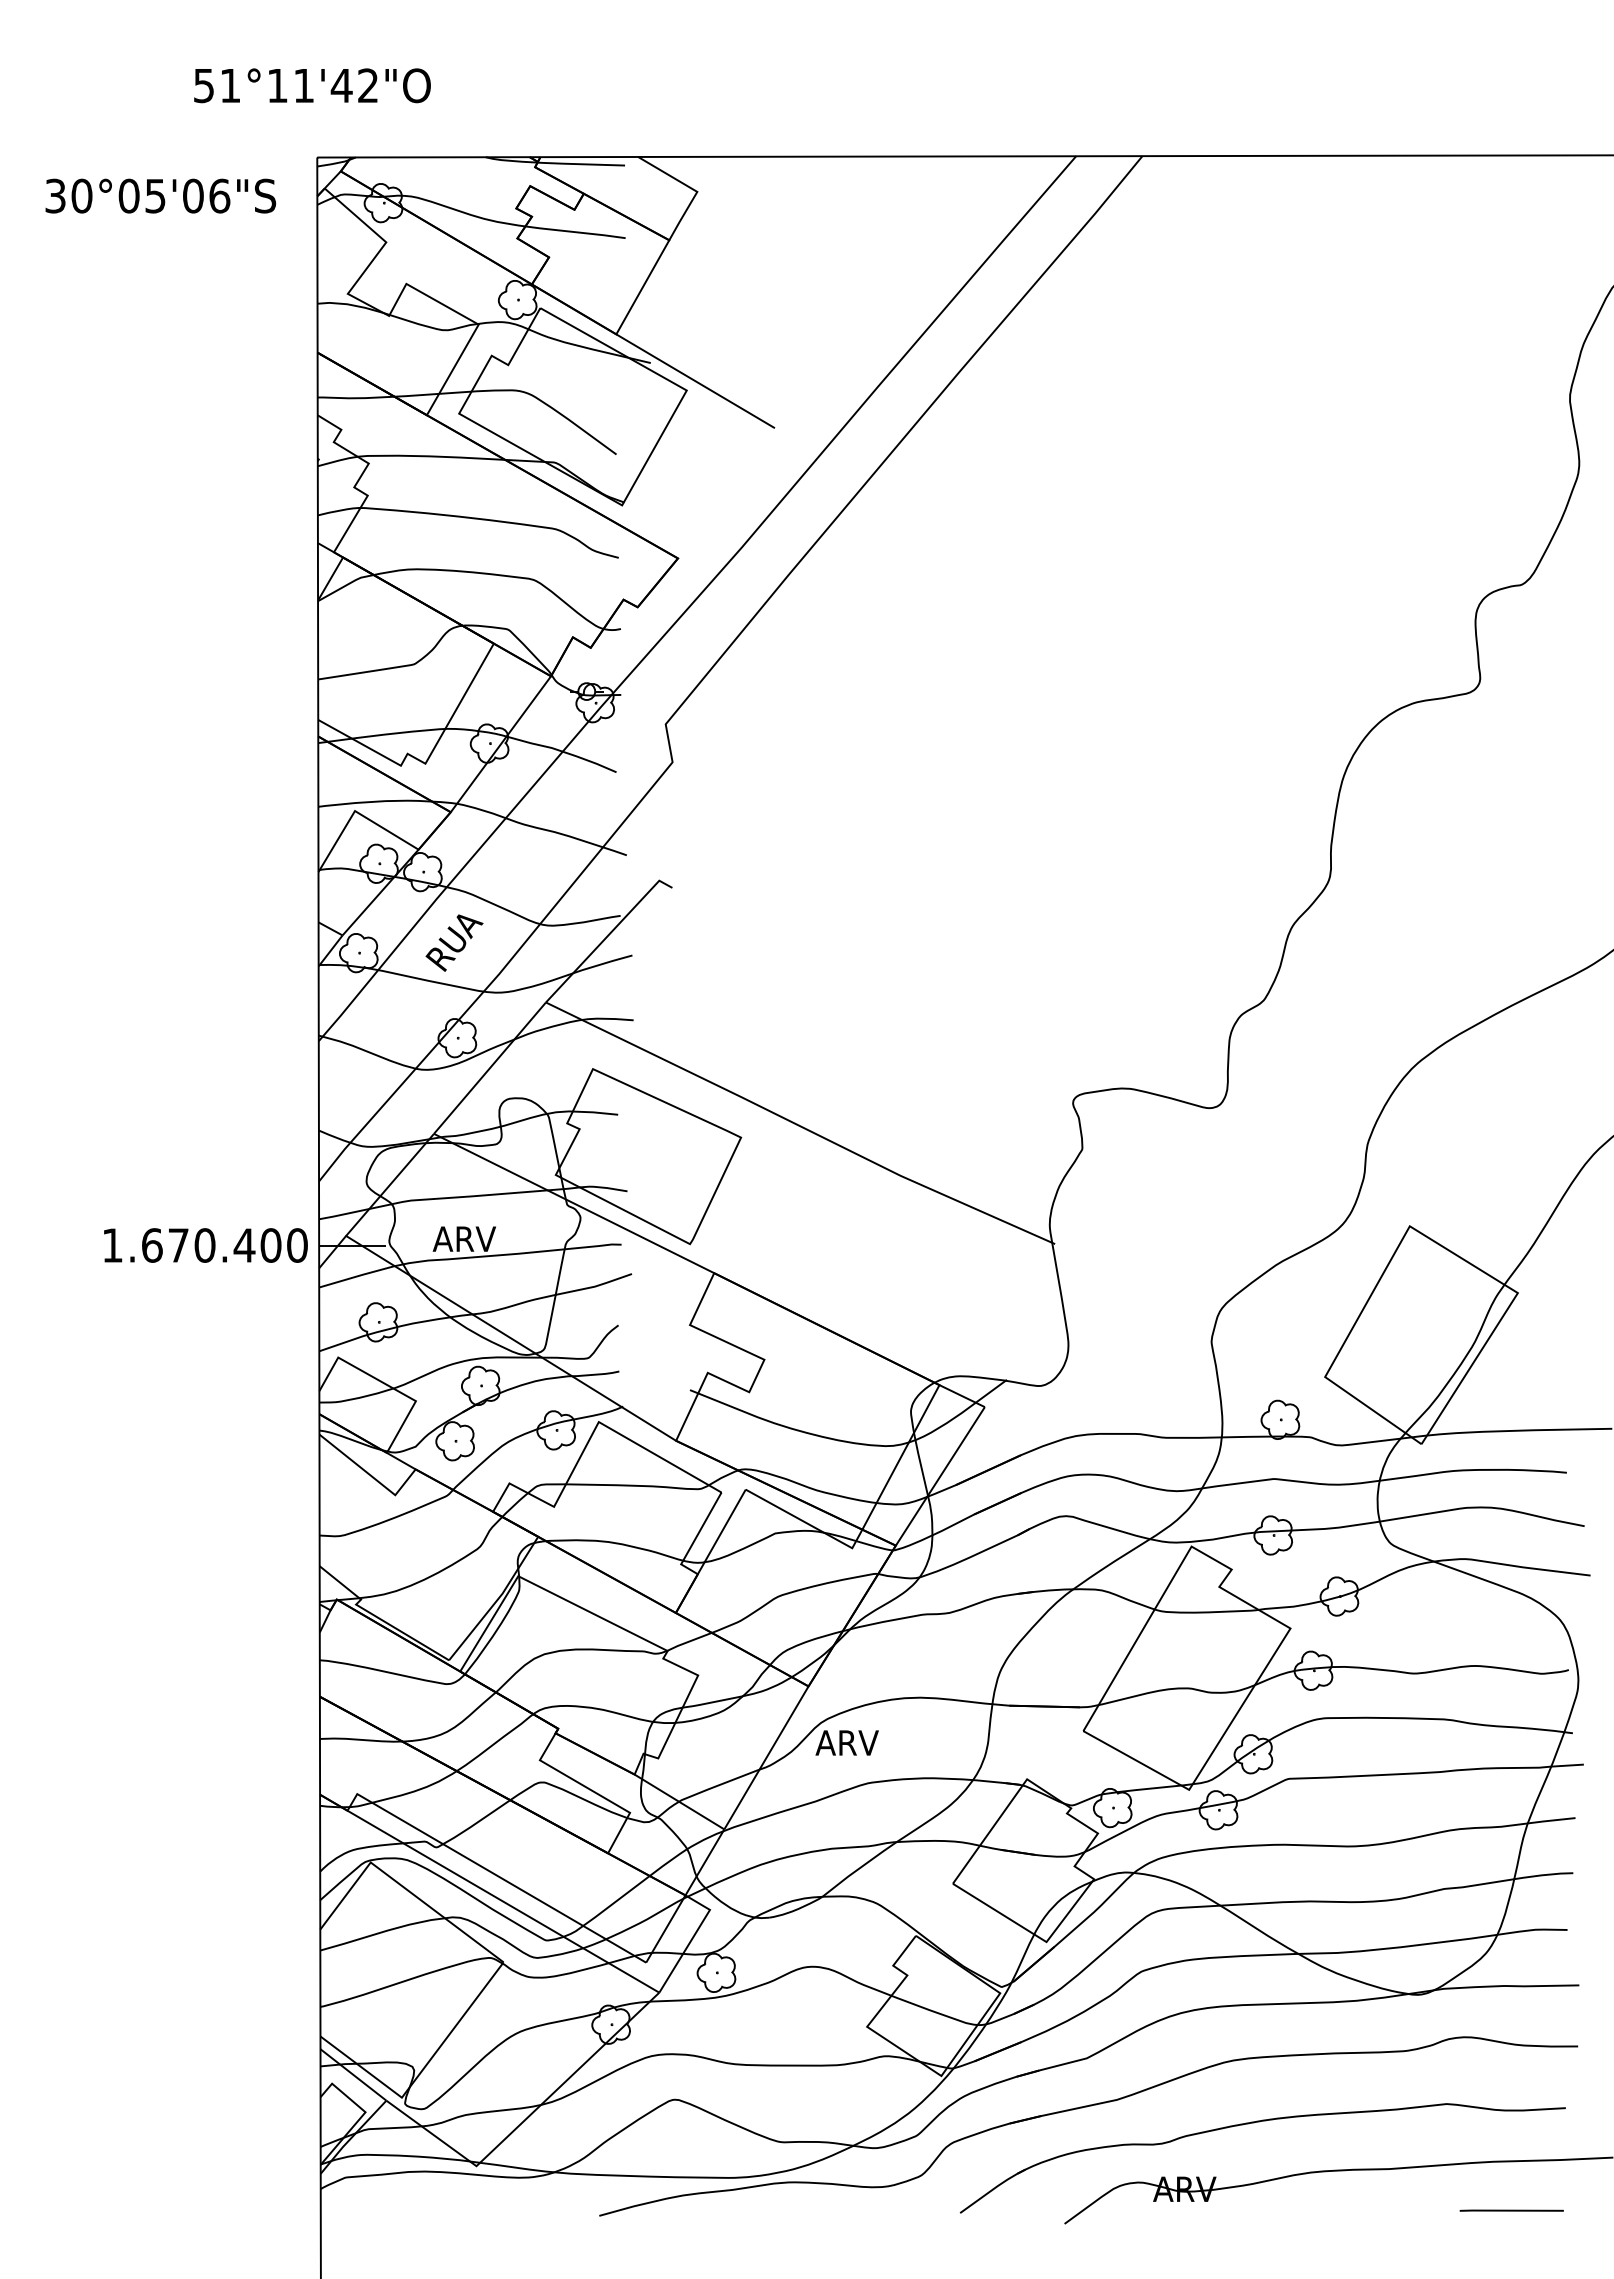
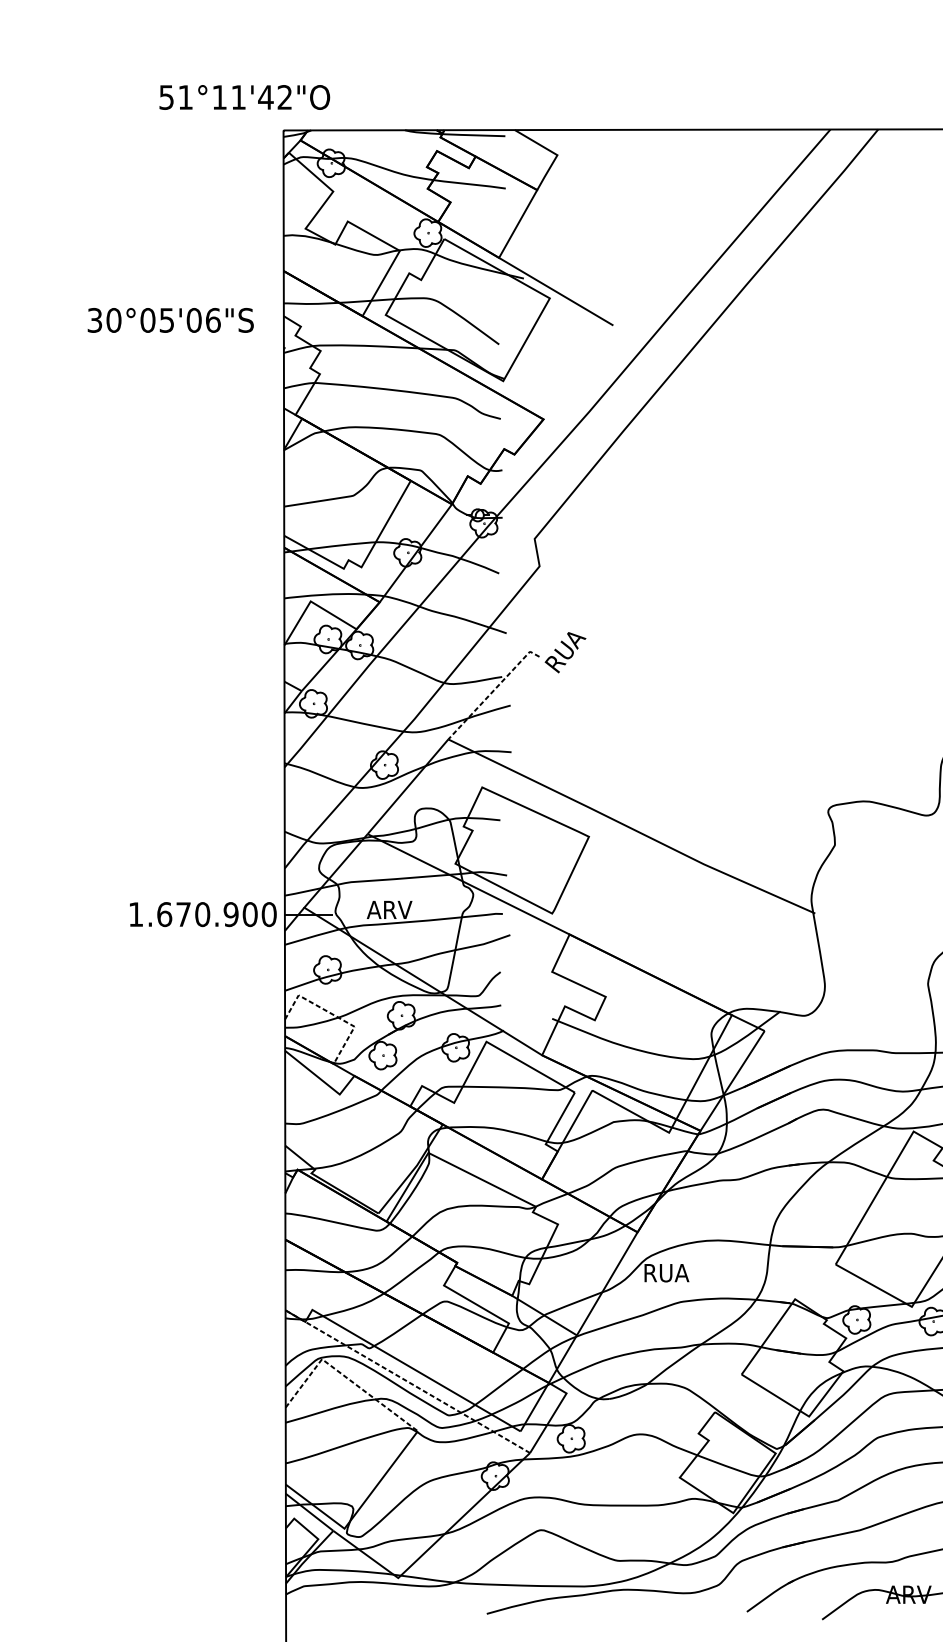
text: (312, 85) -> (244, 97), moved
text: (160, 195) -> (170, 319), moved
line: (607, 936) -> (492, 691), solid -> dashed
text: (454, 942) -> (565, 652), moved
text: (244, 1245) -> (231, 914), 1.670.400 -> 1.670.900
line: (386, 1384) -> (333, 1014), solid -> dashed
text: (847, 1742) -> (665, 1272), ARV -> RUA
line: (403, 1887) -> (345, 1377), solid -> dashed
line: (489, 1893) -> (407, 1381), solid -> dashed

